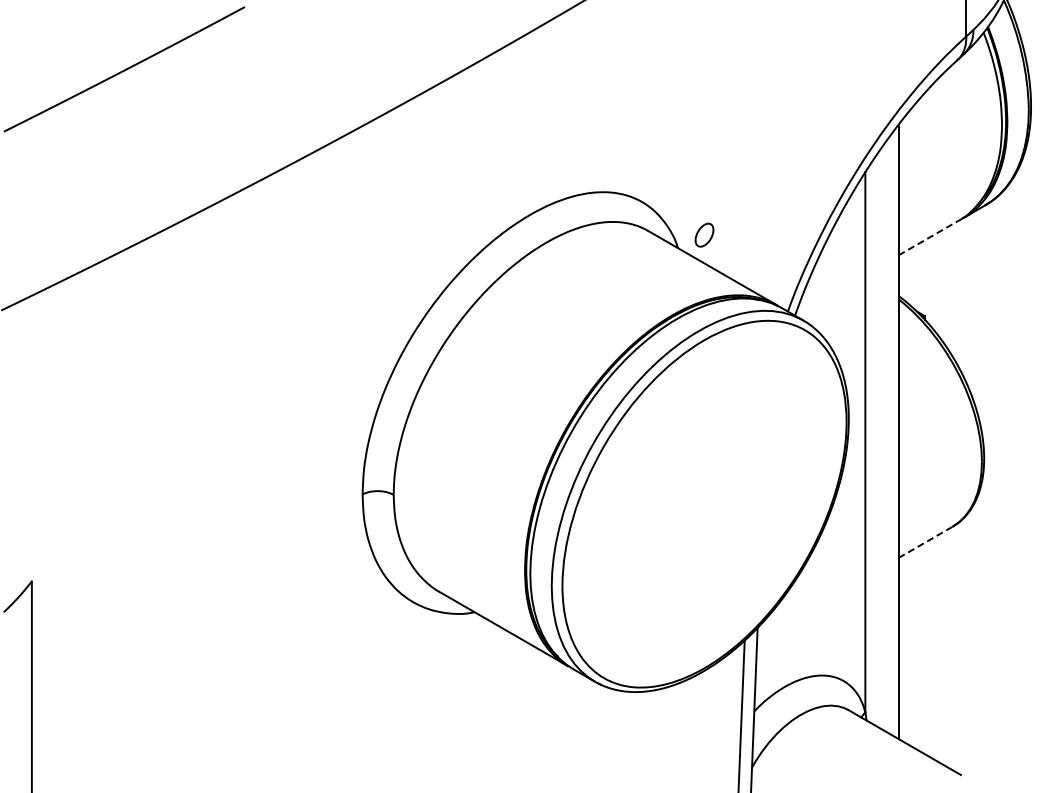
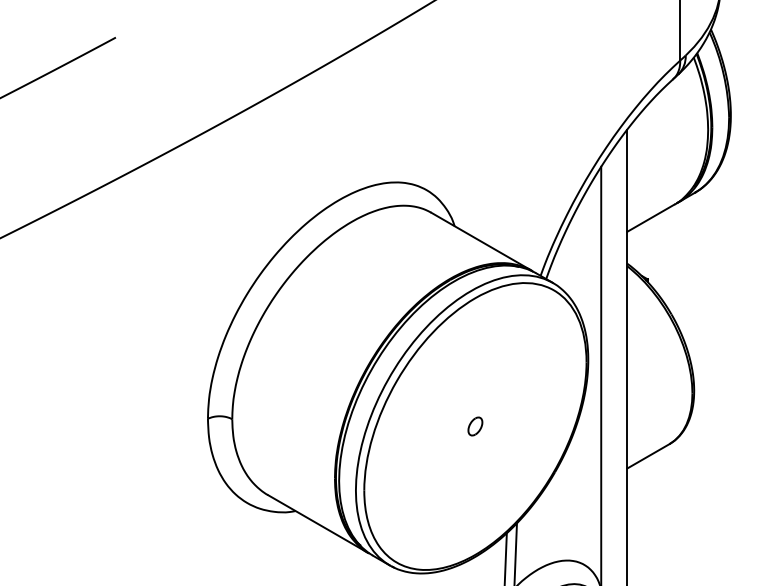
part: (704, 234) -> (475, 425), moved
line: (928, 237) -> (650, 217), dashed -> solid
line: (926, 542) -> (649, 456), dashed -> solid

